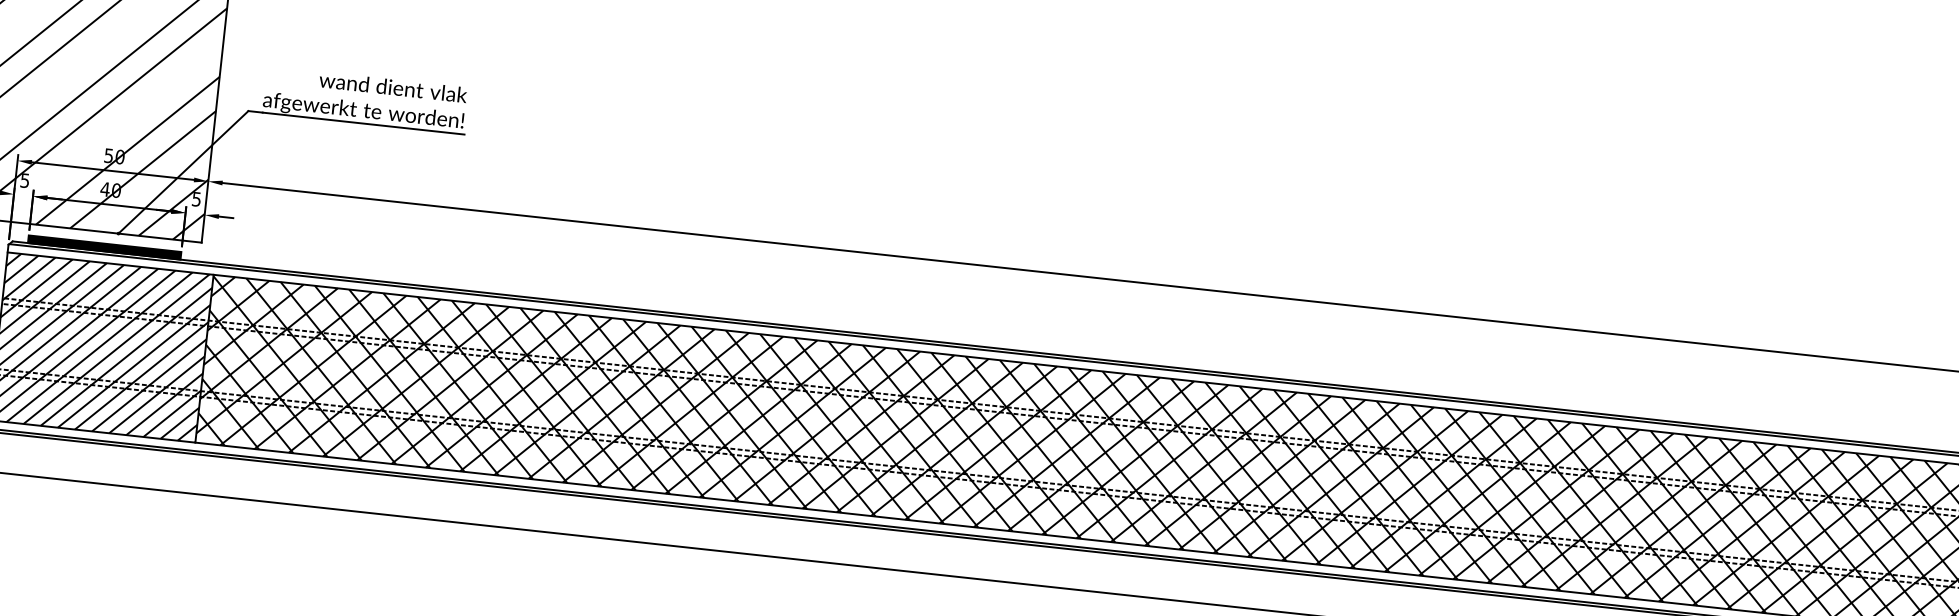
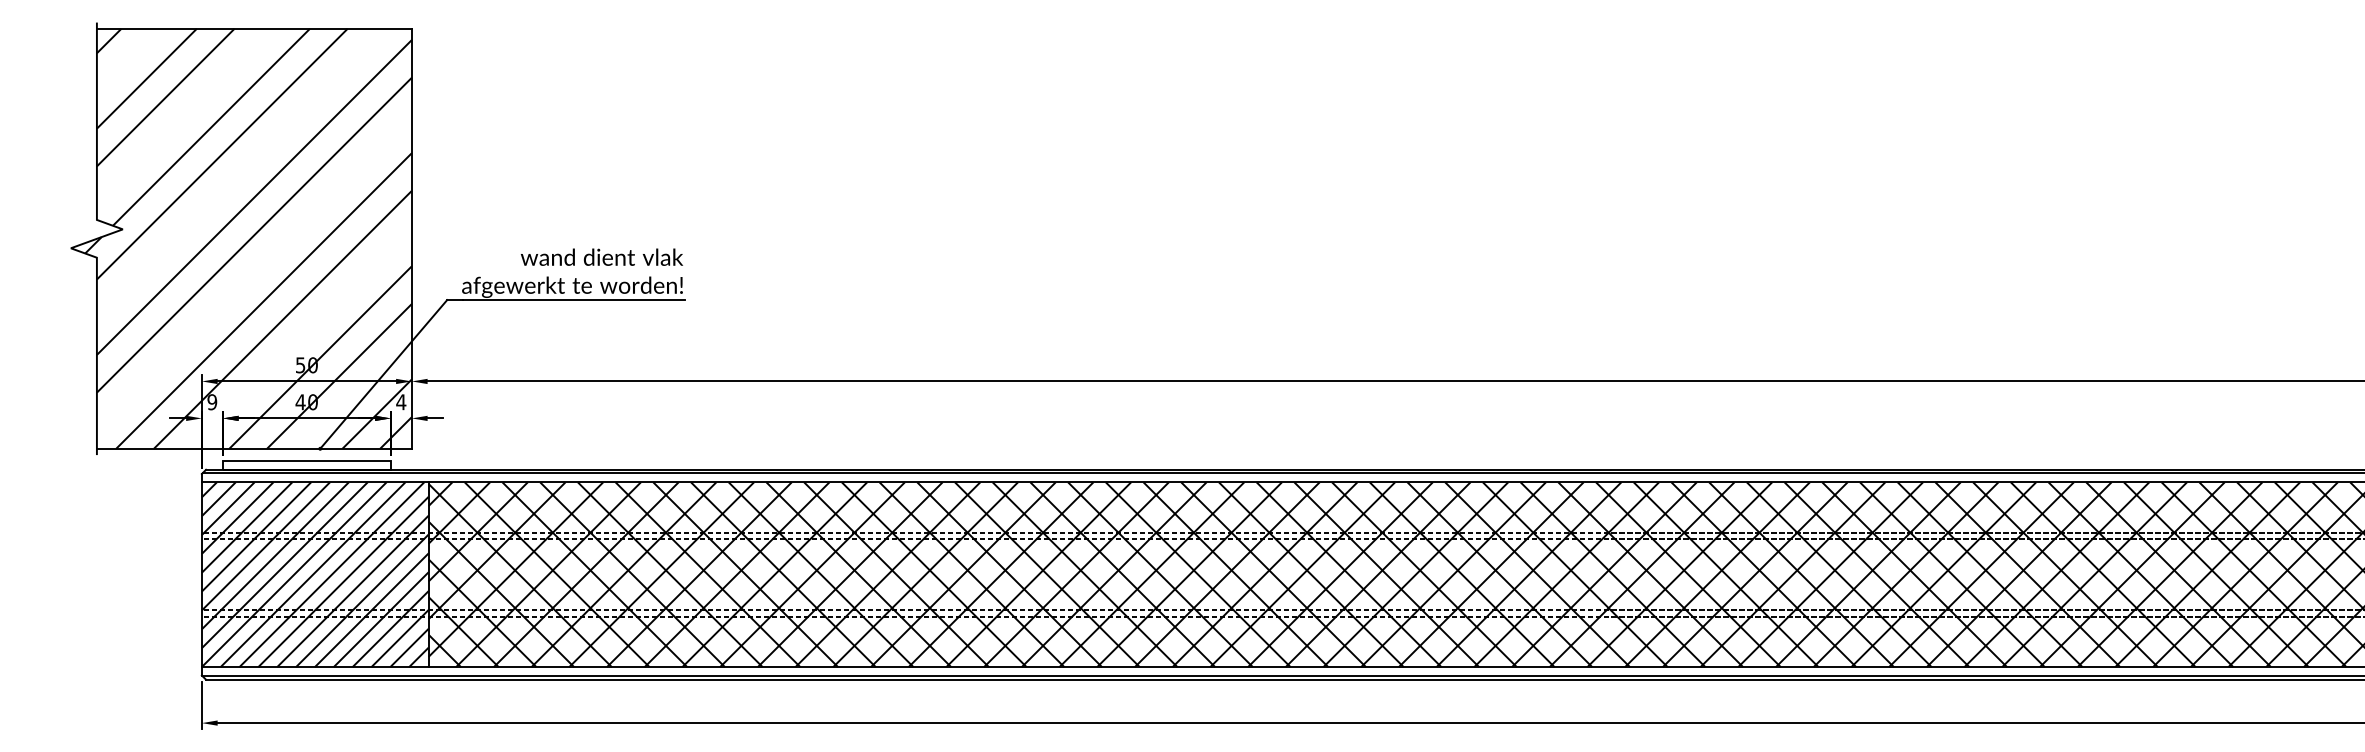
text: (25, 180) -> (212, 401), 5 -> 9
text: (196, 199) -> (401, 402), 5 -> 4
fill: (104, 247) -> (306, 465), removed

